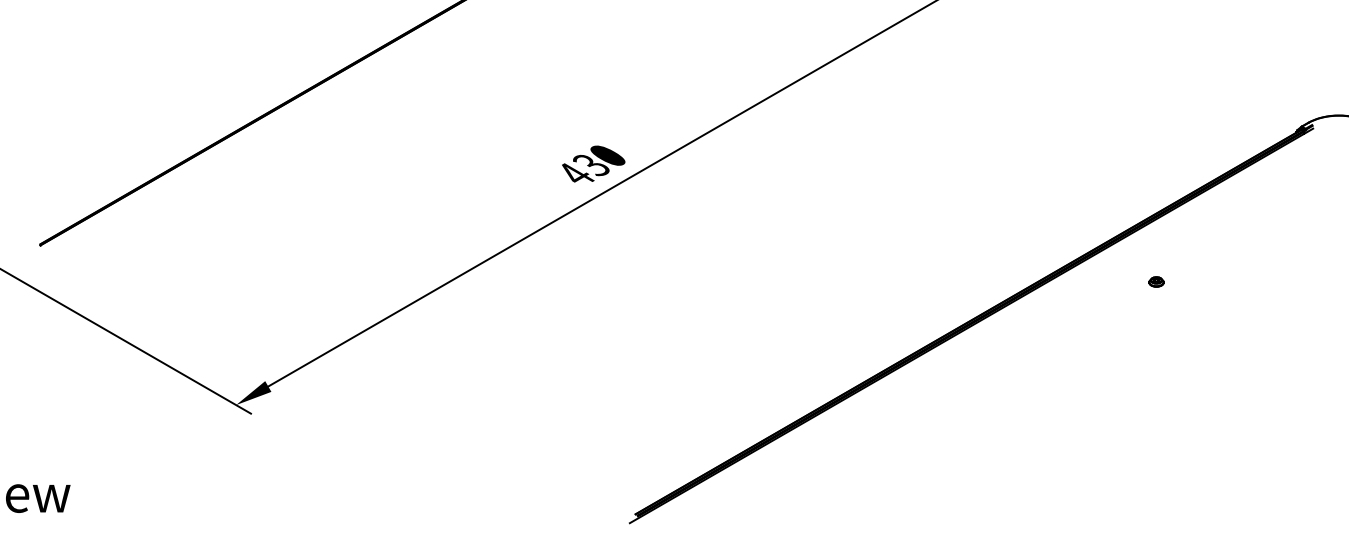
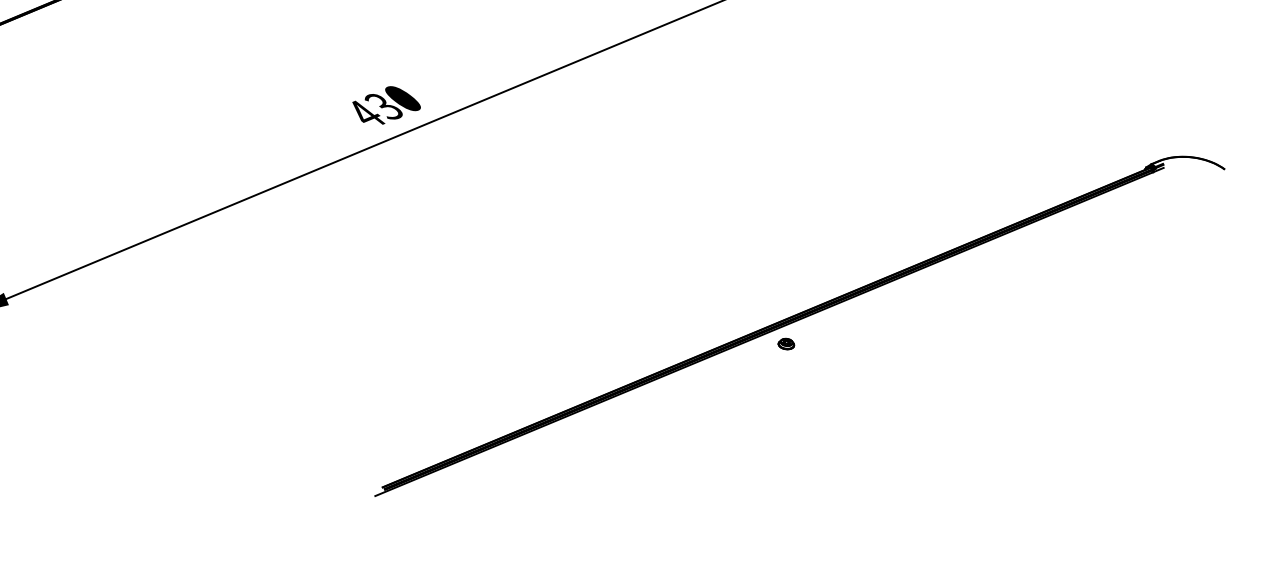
part: (1156, 281) -> (786, 343), moved

